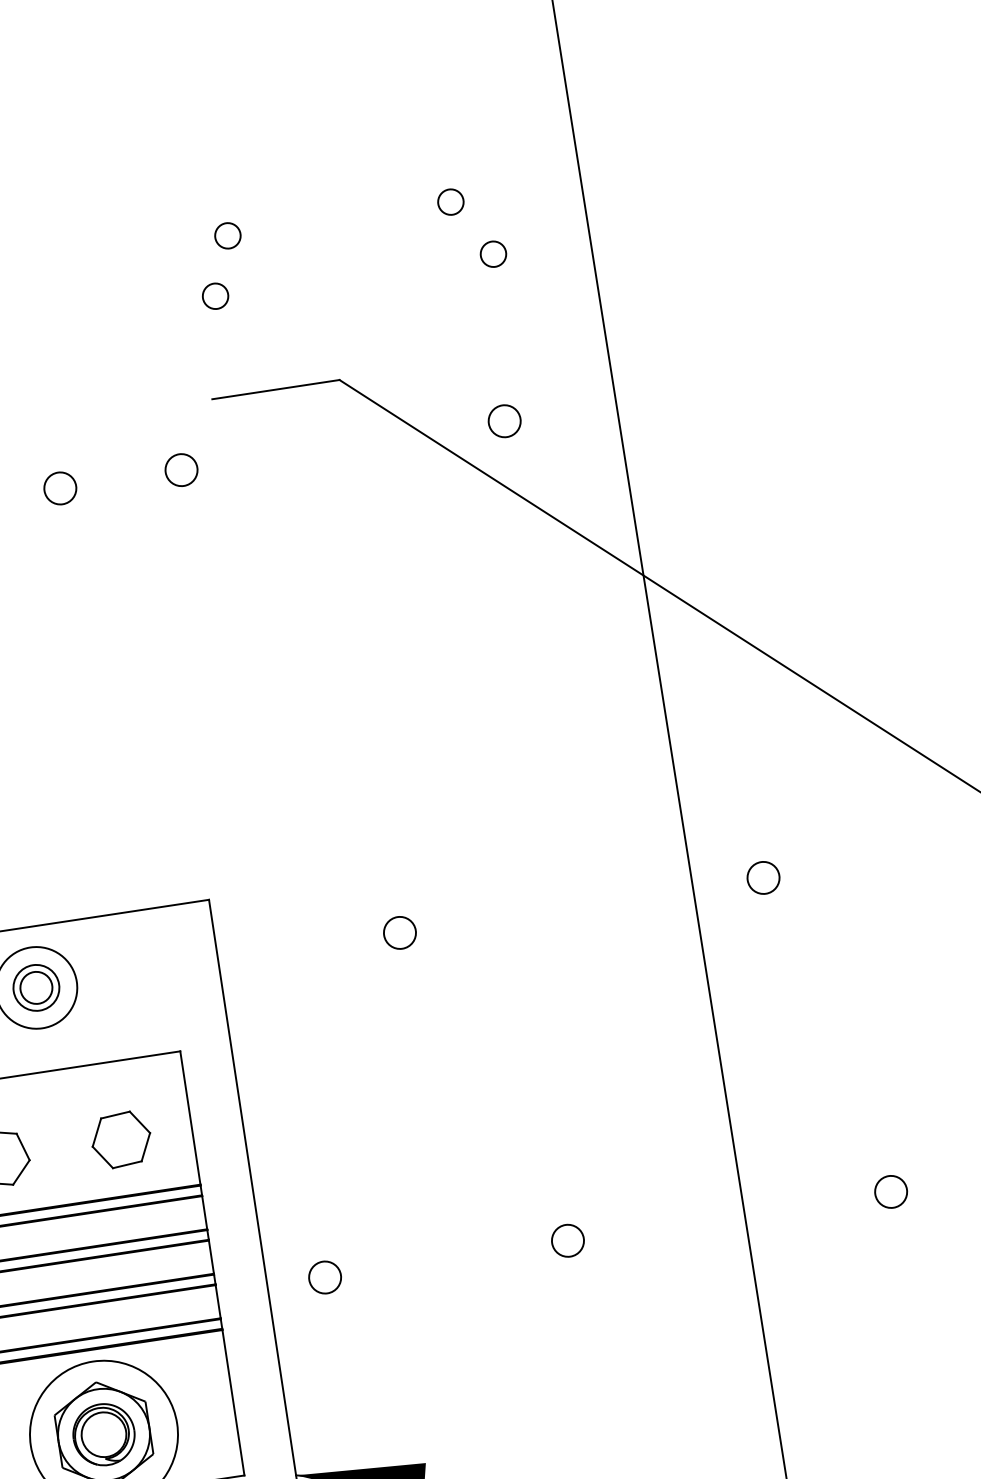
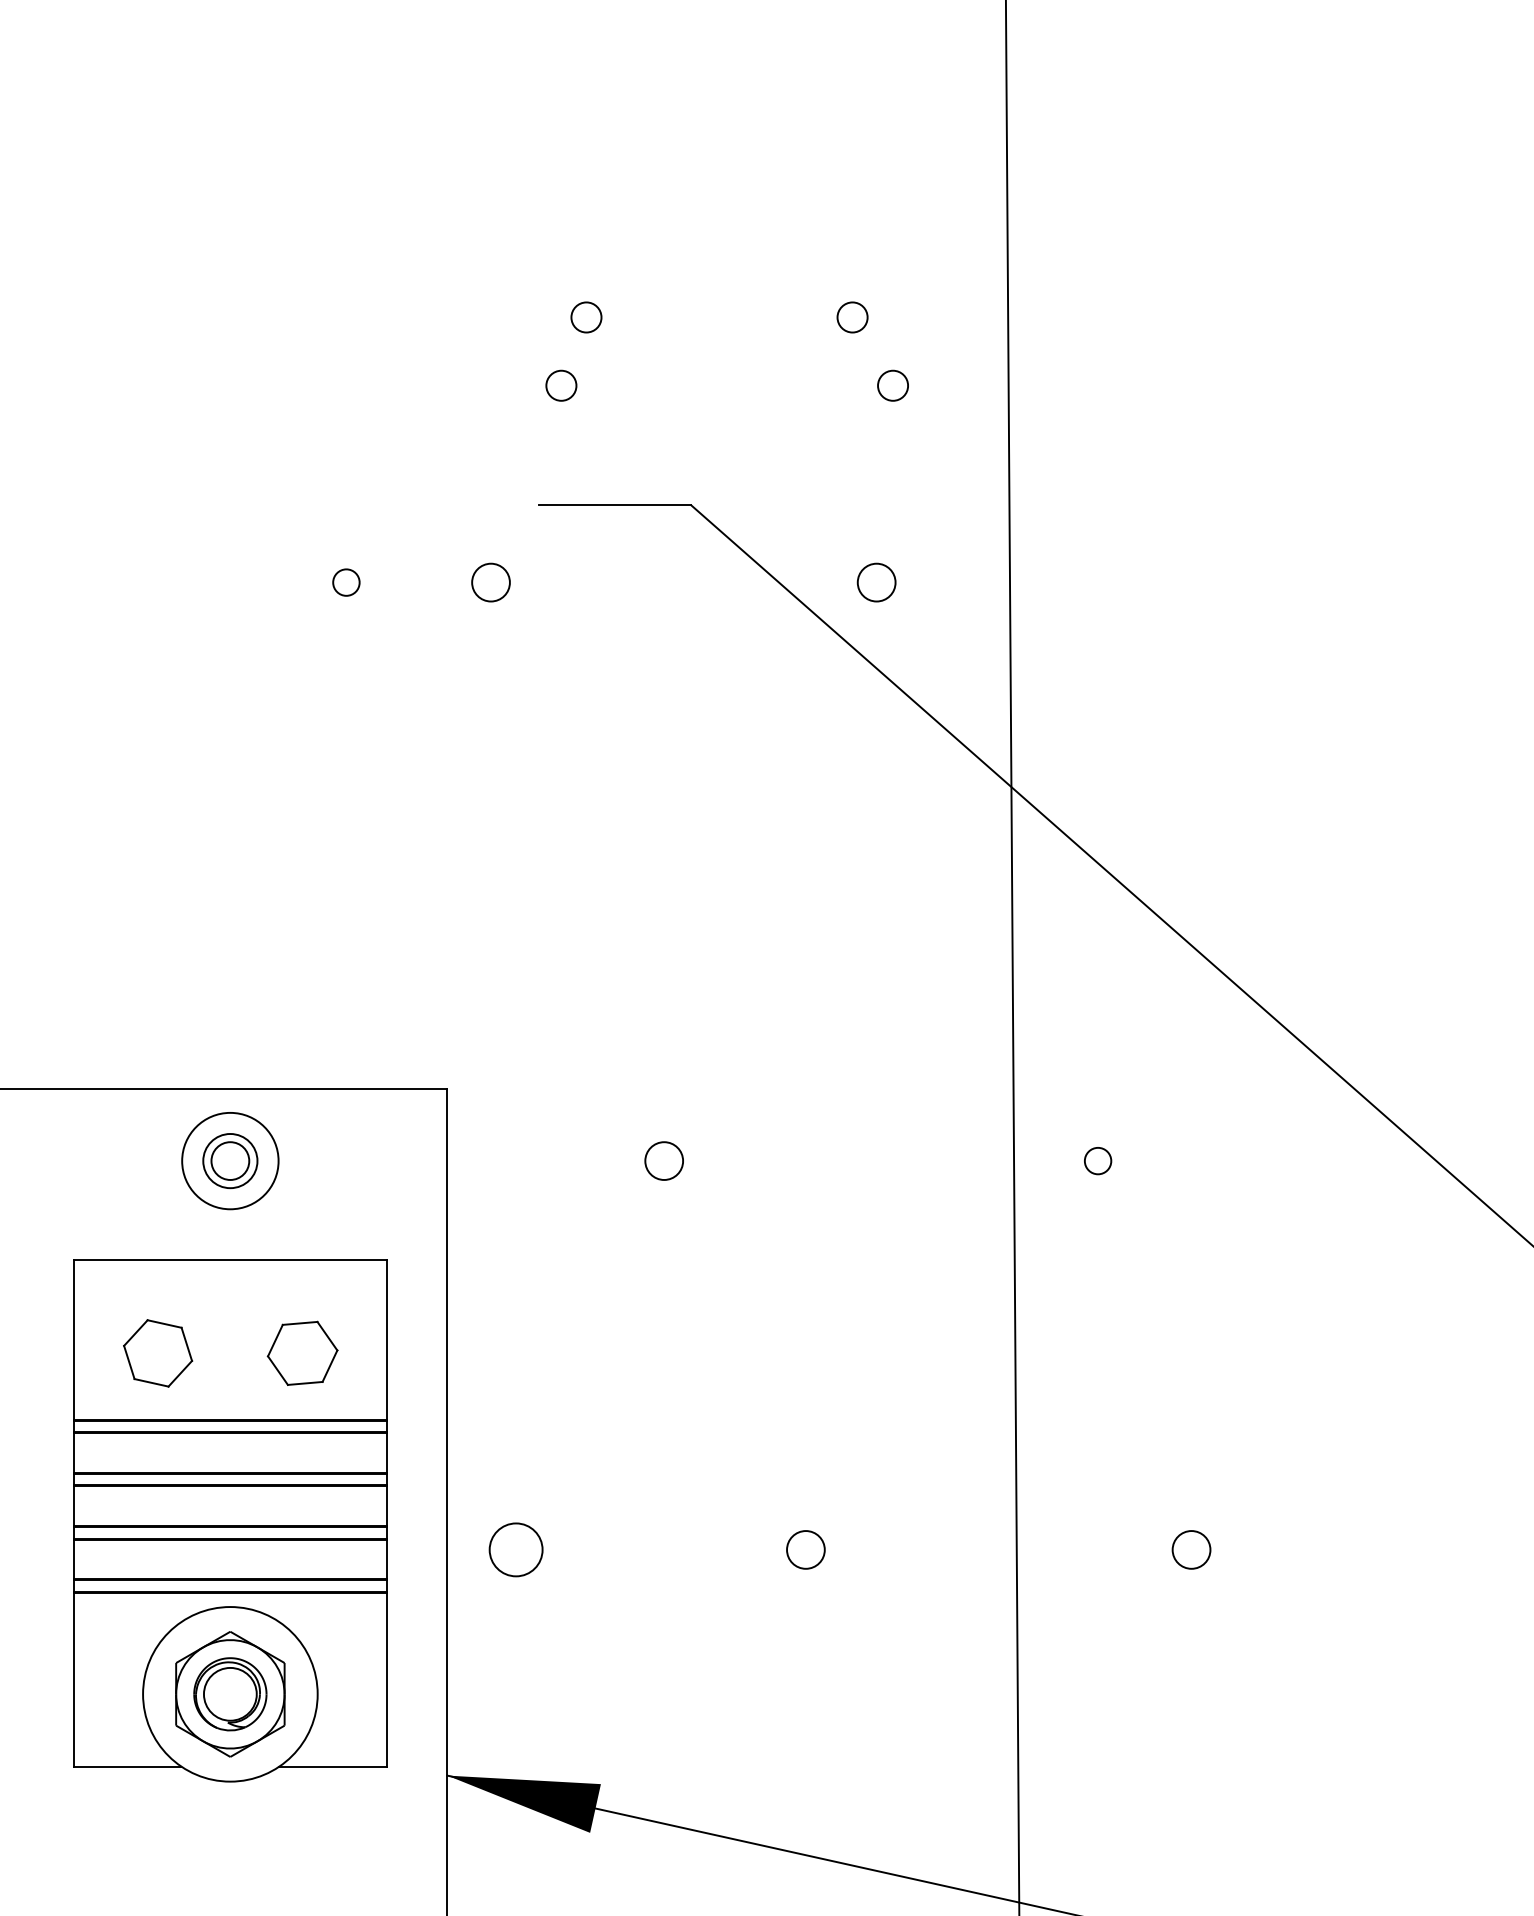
circle: (60, 488) -> (346, 582), size x0.7
circle: (762, 877) -> (1097, 1160), size x0.7
circle: (324, 1277) -> (515, 1549), size x1.4

